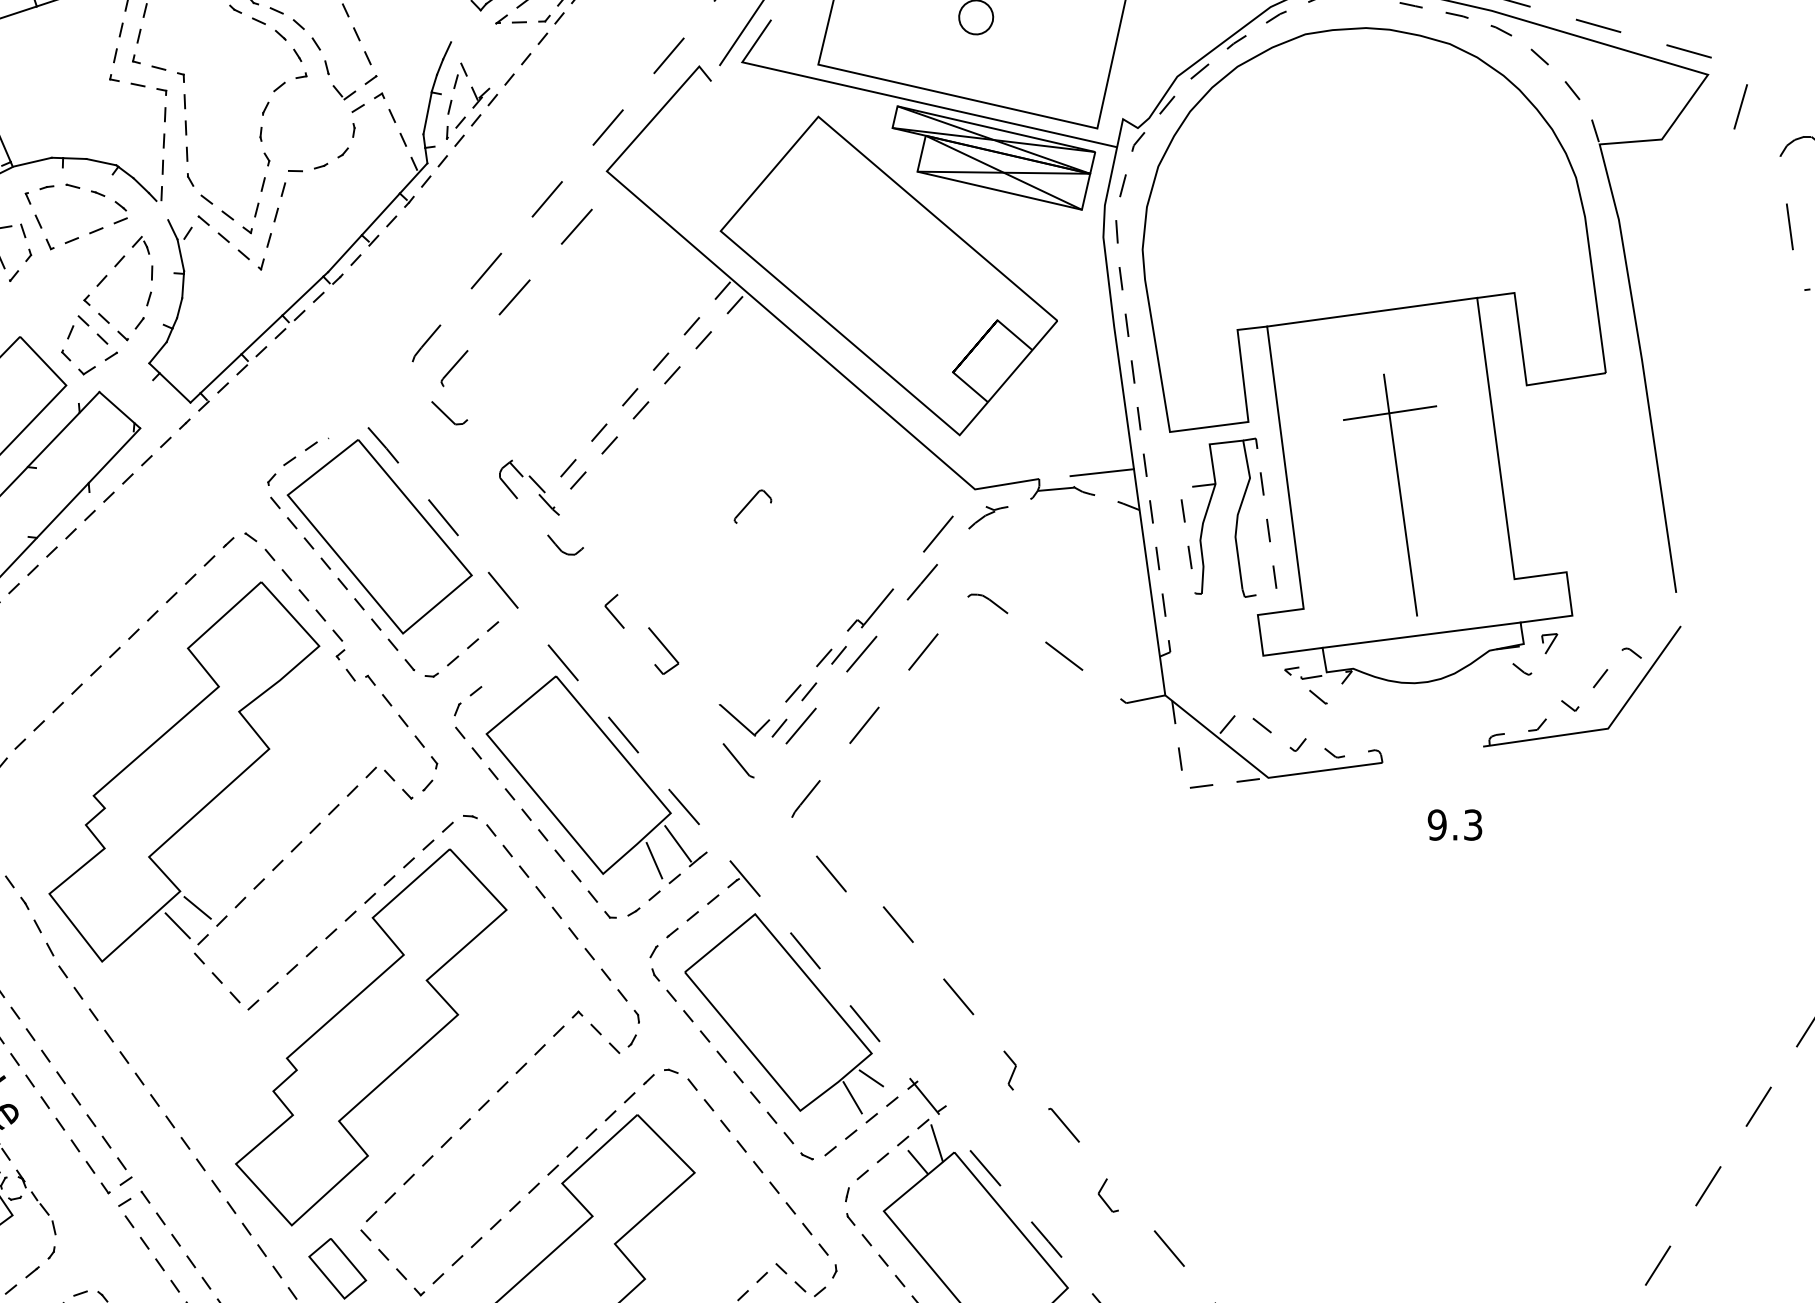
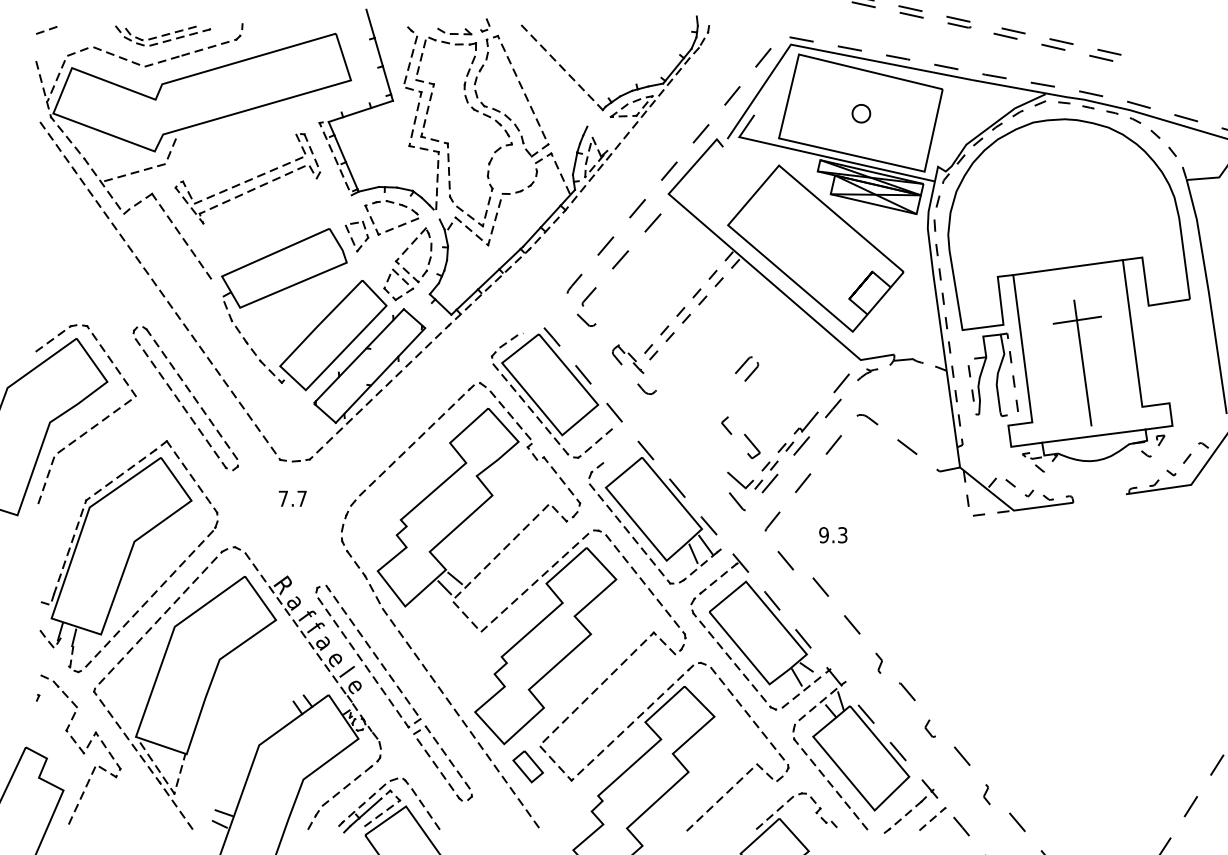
line: (1100, 473) -> (926, 351), removed
part: (752, 505) -> (744, 368), size x1.4
part: (641, 633) -> (740, 437), moved
text: (1455, 825) -> (833, 535), moved

